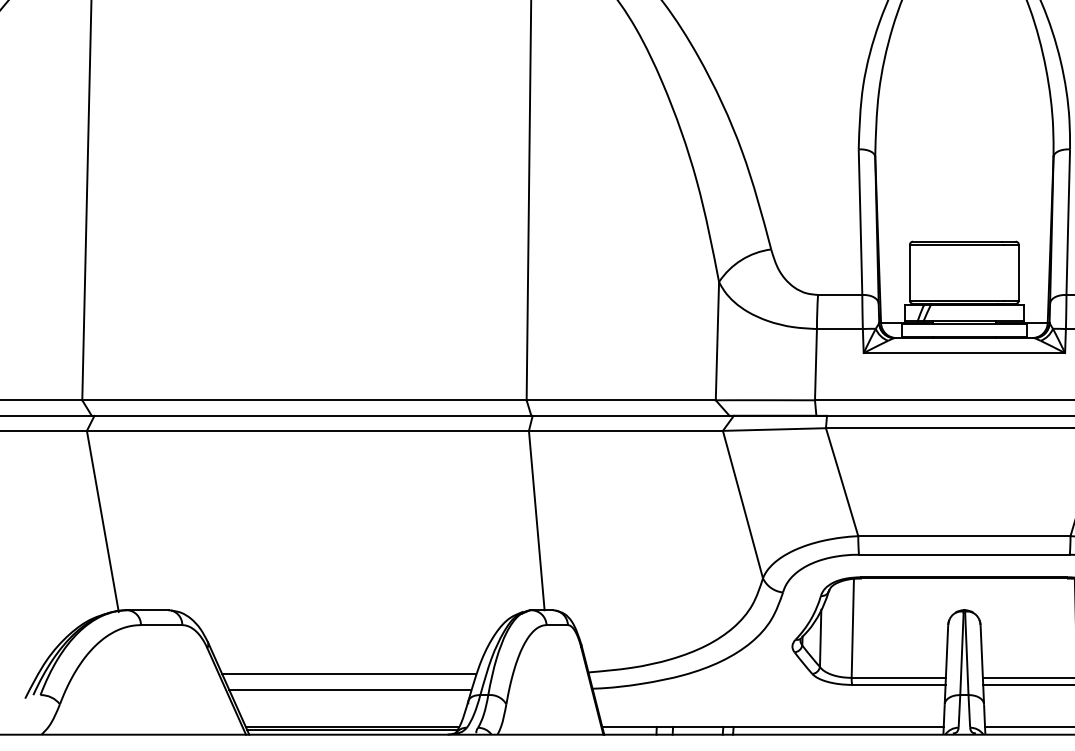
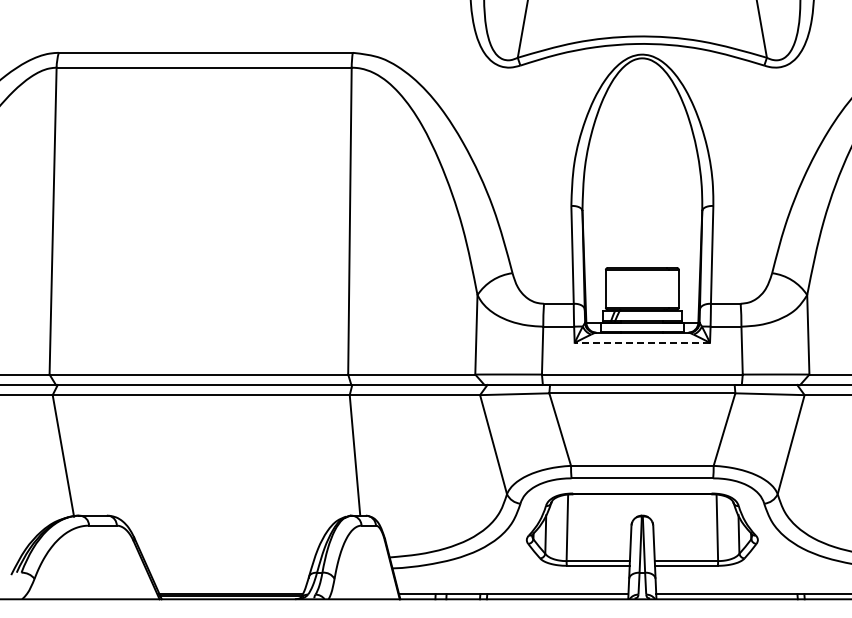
line: (964, 352) -> (642, 342), solid -> dashed
line: (348, 673) -> (228, 558), removed
line: (350, 690) -> (229, 569), removed

